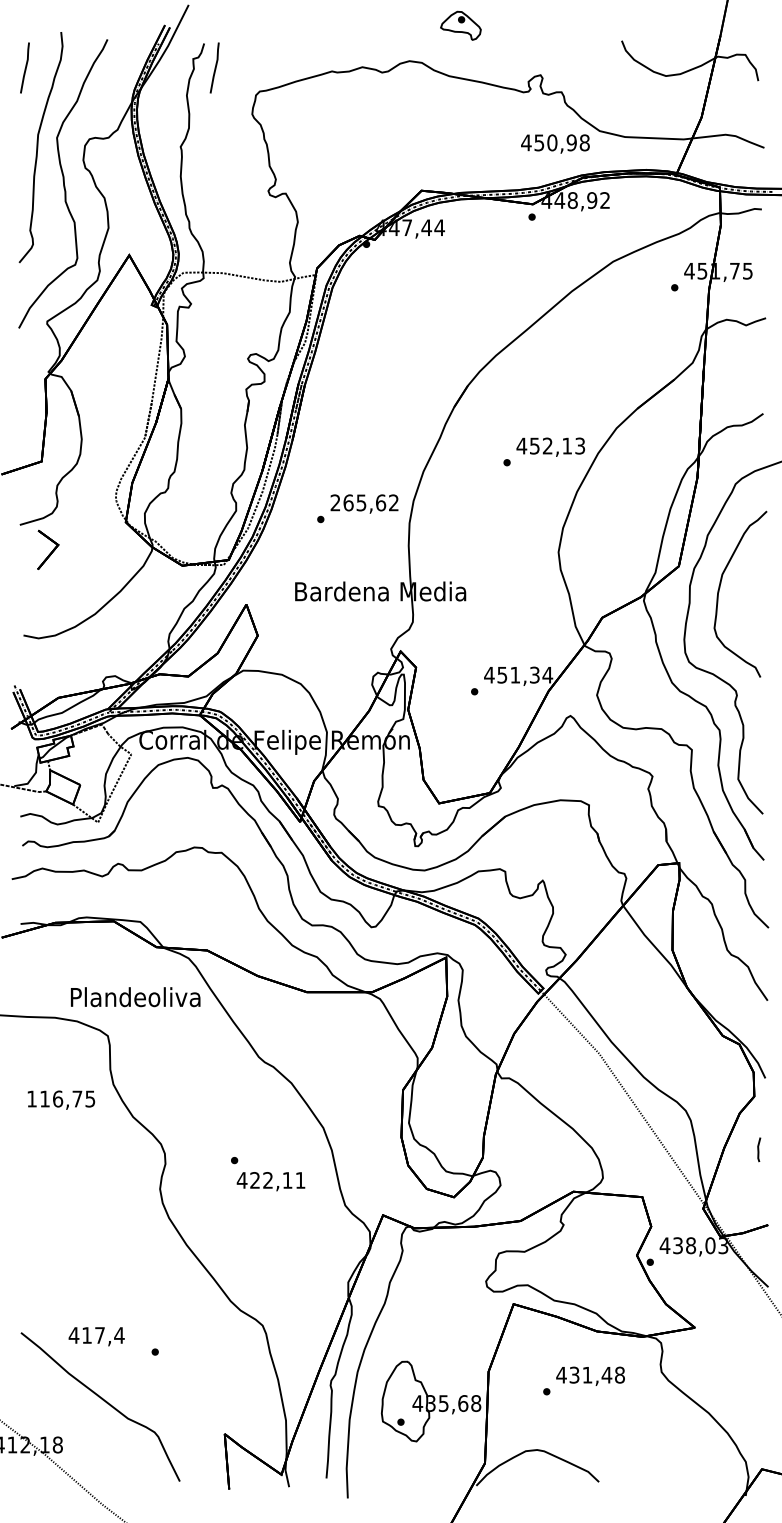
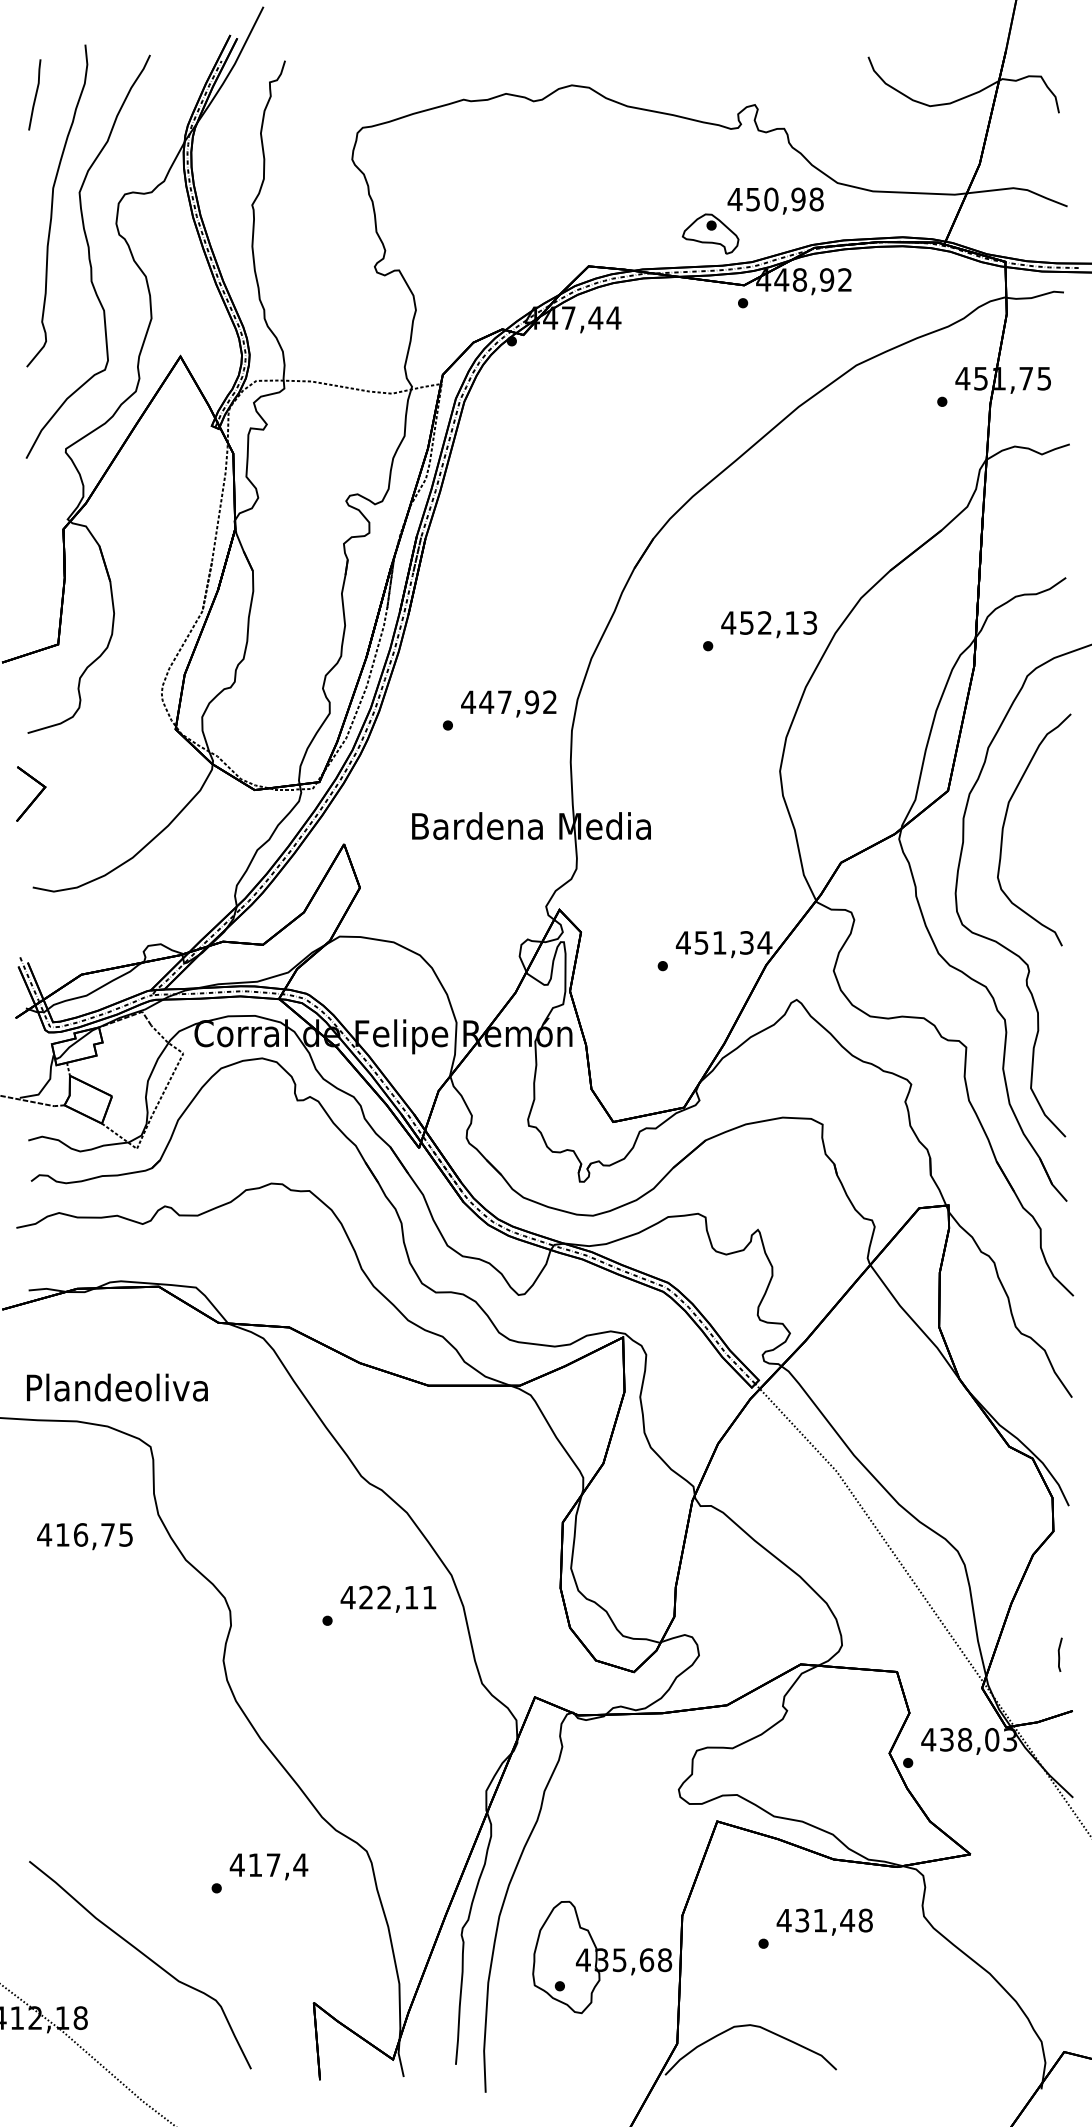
part: (460, 25) -> (710, 233), moved
line: (215, 67) -> (300, 94), removed
text: (358, 503) -> (500, 702), 265,62 -> 447,92
part: (48, 549) -> (31, 793), moved
text: (135, 997) -> (117, 1387), moved
text: (31, 1098) -> (44, 1534), 116,75 -> 416,75
line: (758, 1149) -> (1059, 1654), moved
text: (271, 1181) -> (388, 1598), moved
text: (96, 1336) -> (268, 1866), moved

